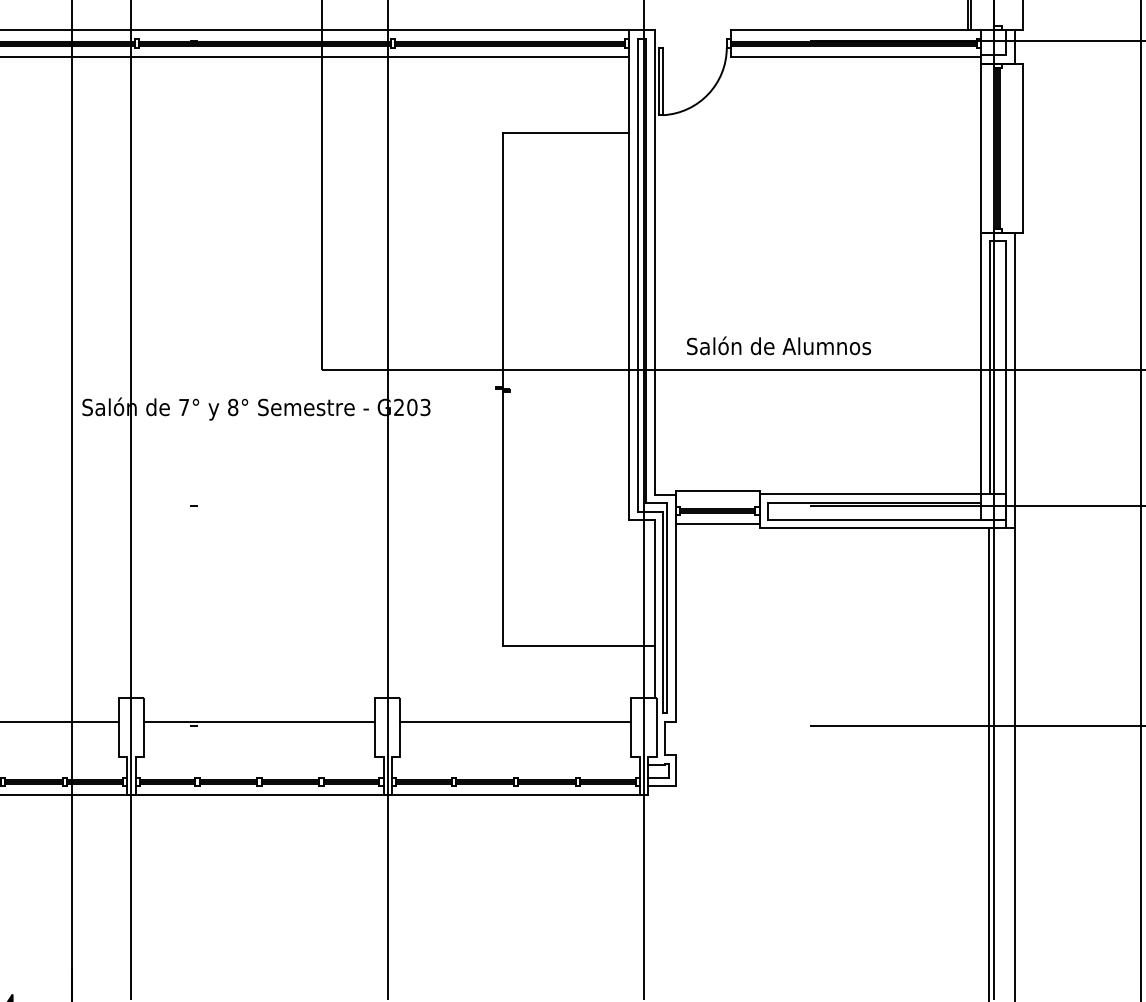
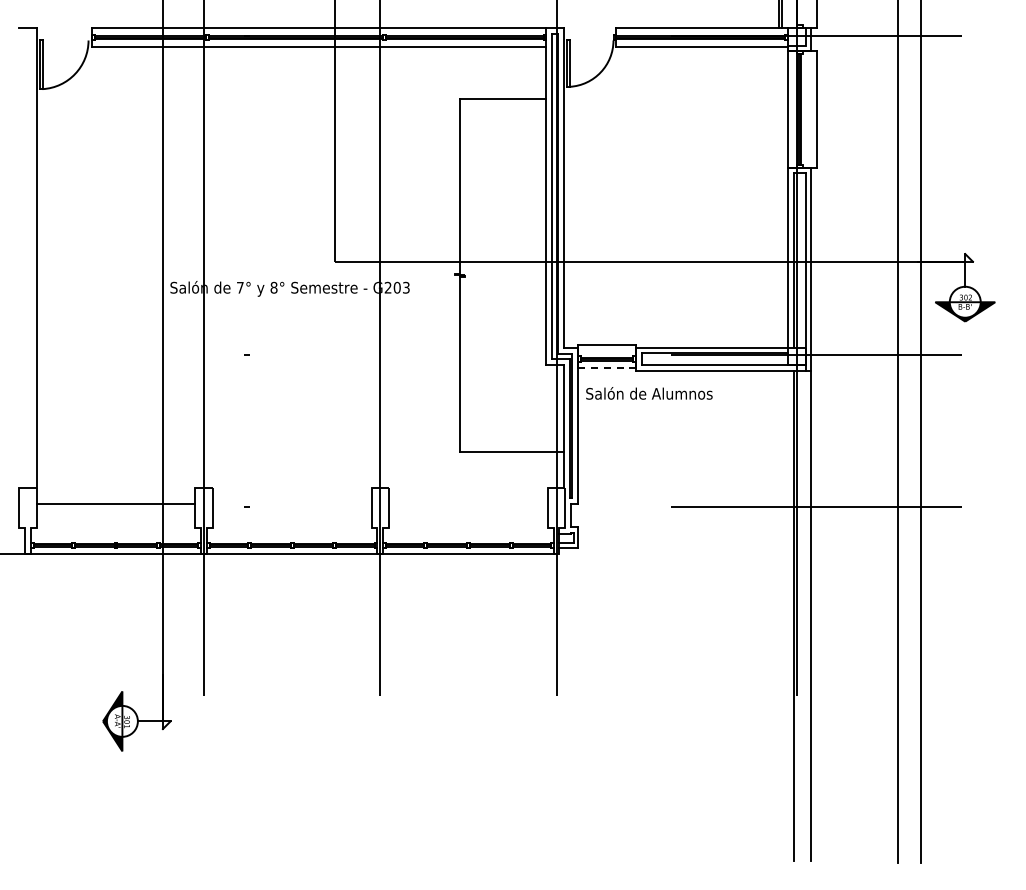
text: (779, 345) -> (649, 393), moved
line: (718, 524) -> (607, 368), solid -> dashed
line: (258, 721) -> (291, 503), removed
line: (515, 721) -> (468, 503), removed

